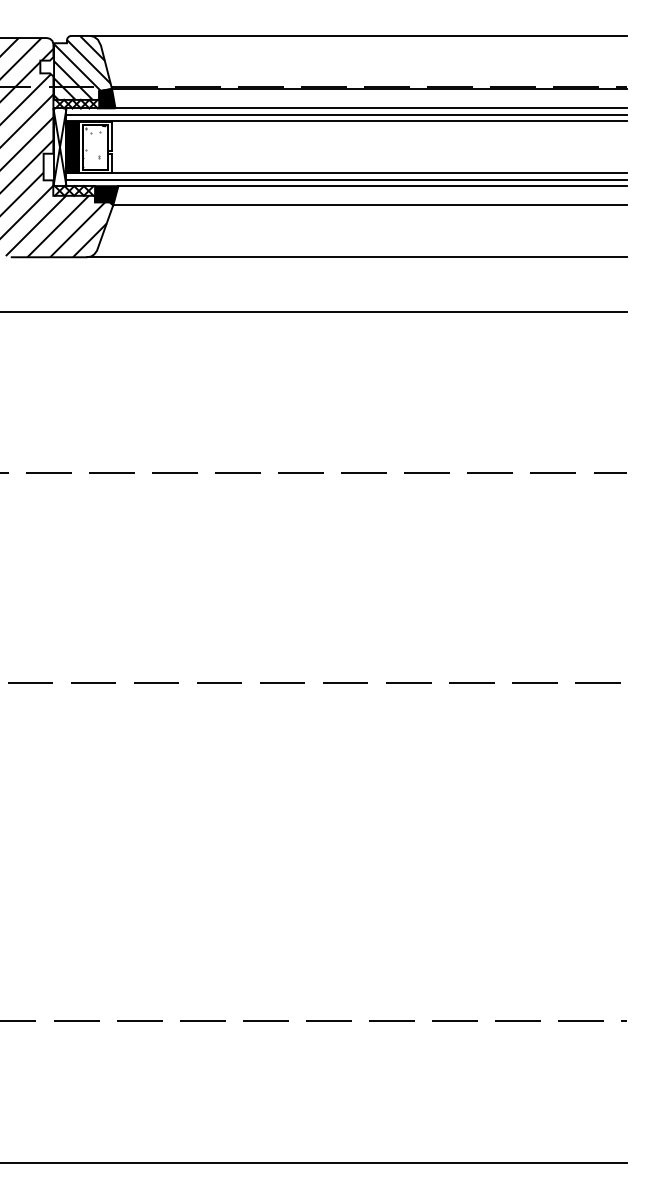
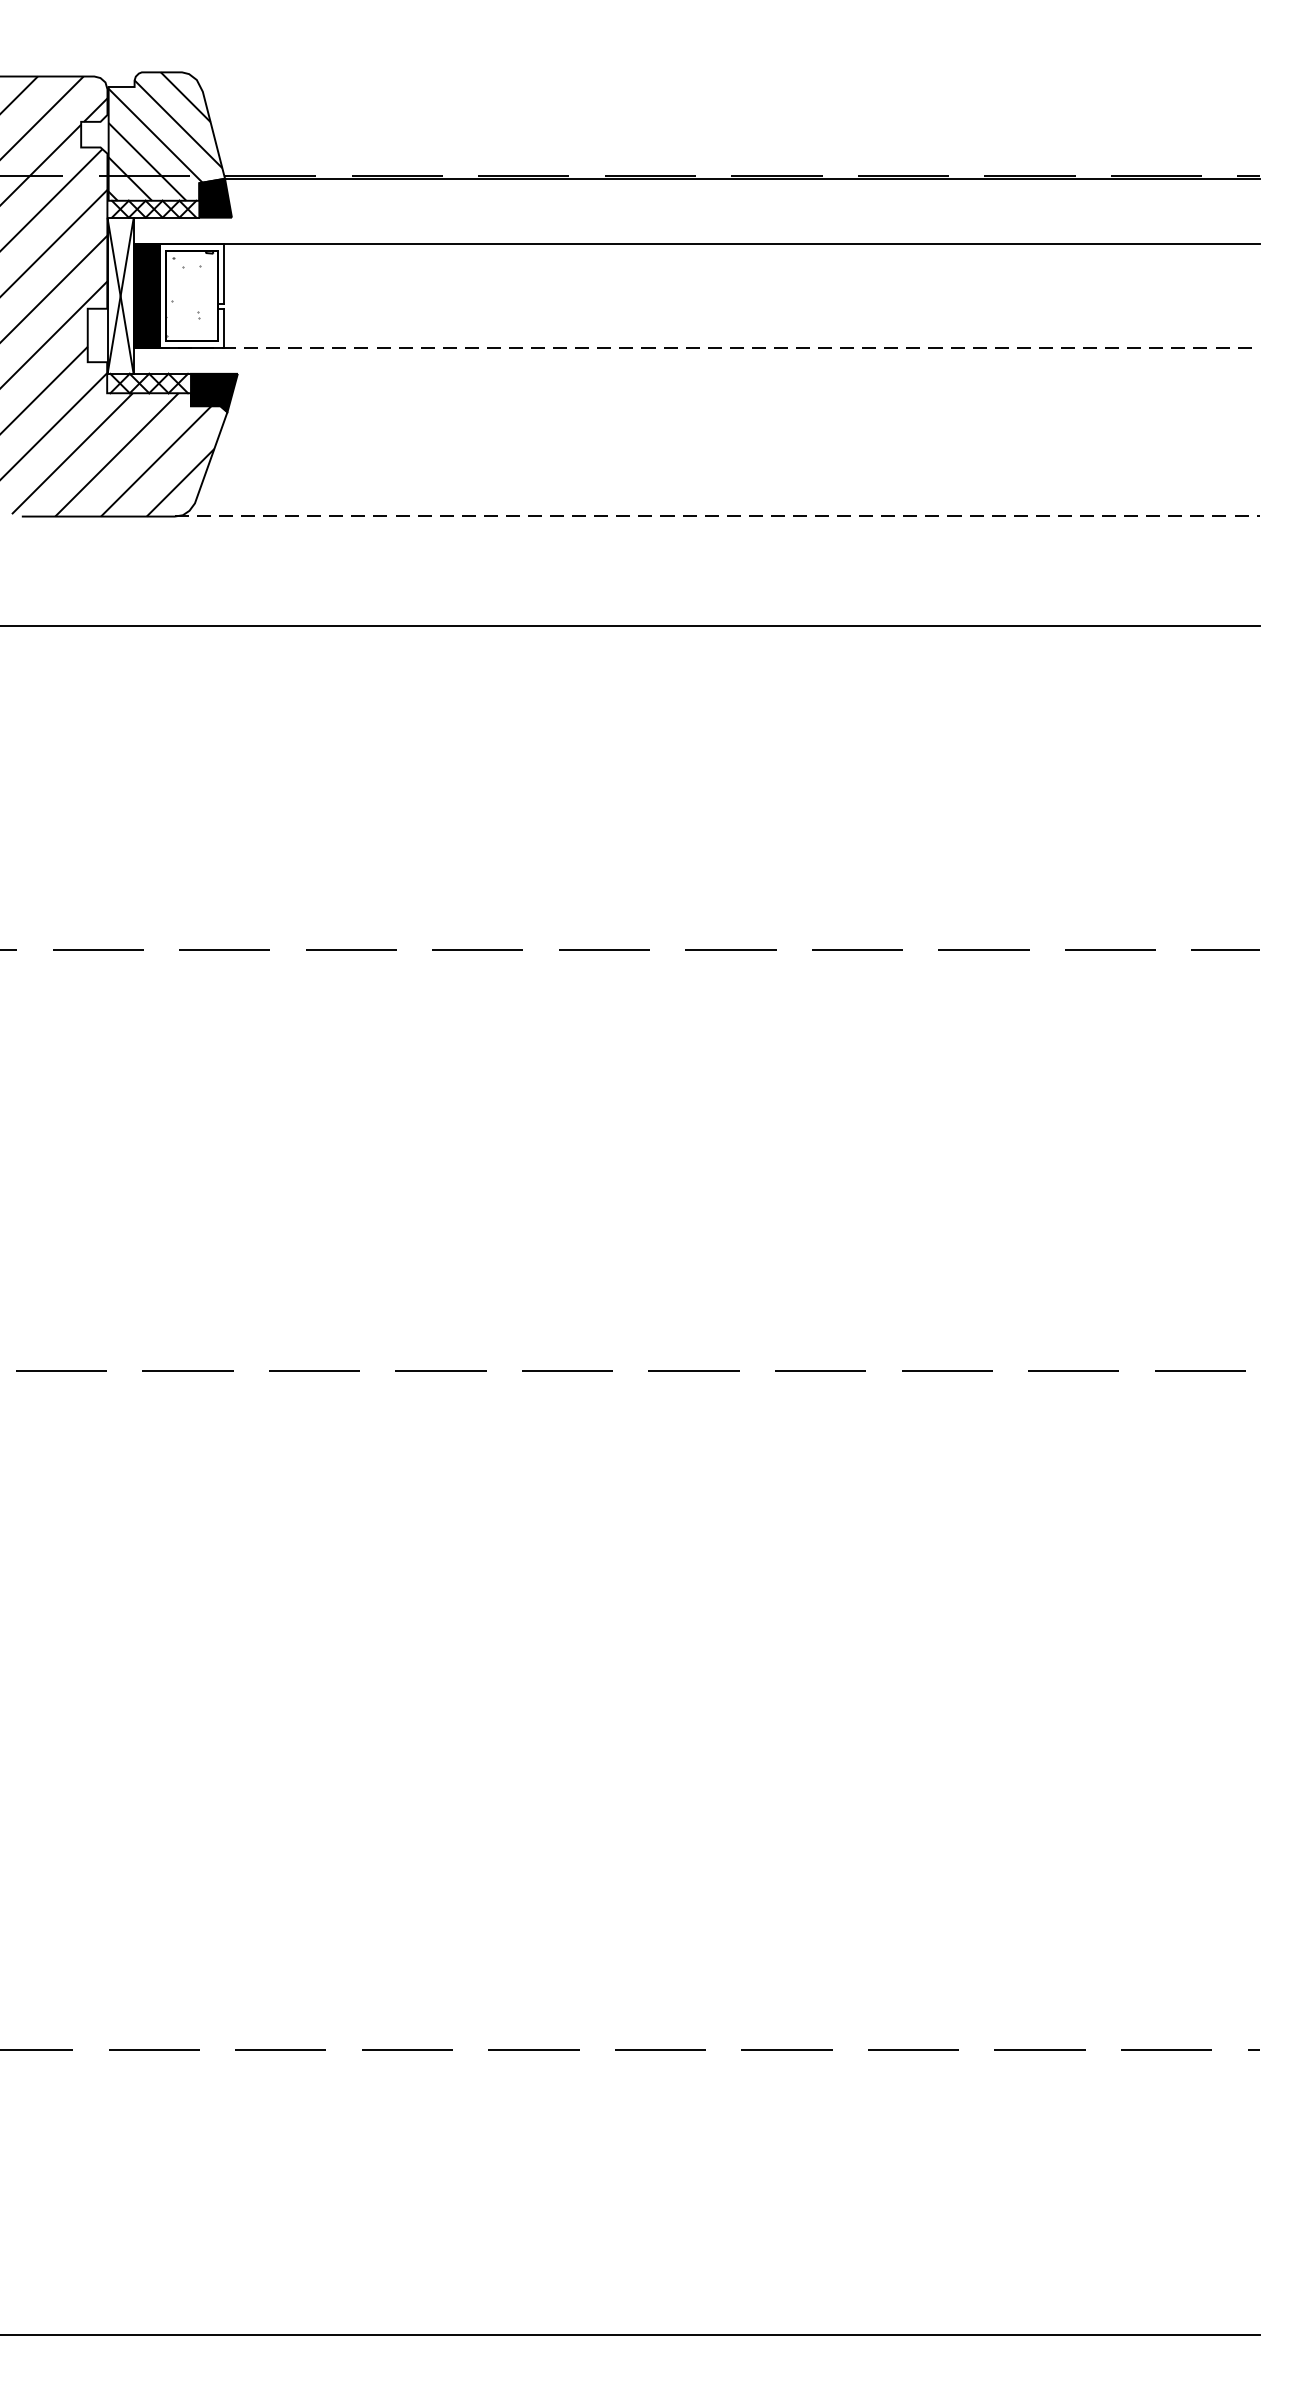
line: (358, 35) -> (719, 71), removed
line: (371, 108) -> (745, 217), removed
line: (346, 114) -> (695, 230), removed
line: (347, 173) -> (697, 348), solid -> dashed
line: (346, 179) -> (695, 360), removed
line: (372, 186) -> (747, 374), removed
line: (370, 205) -> (743, 412), removed
line: (357, 257) -> (717, 517), solid -> dashed

